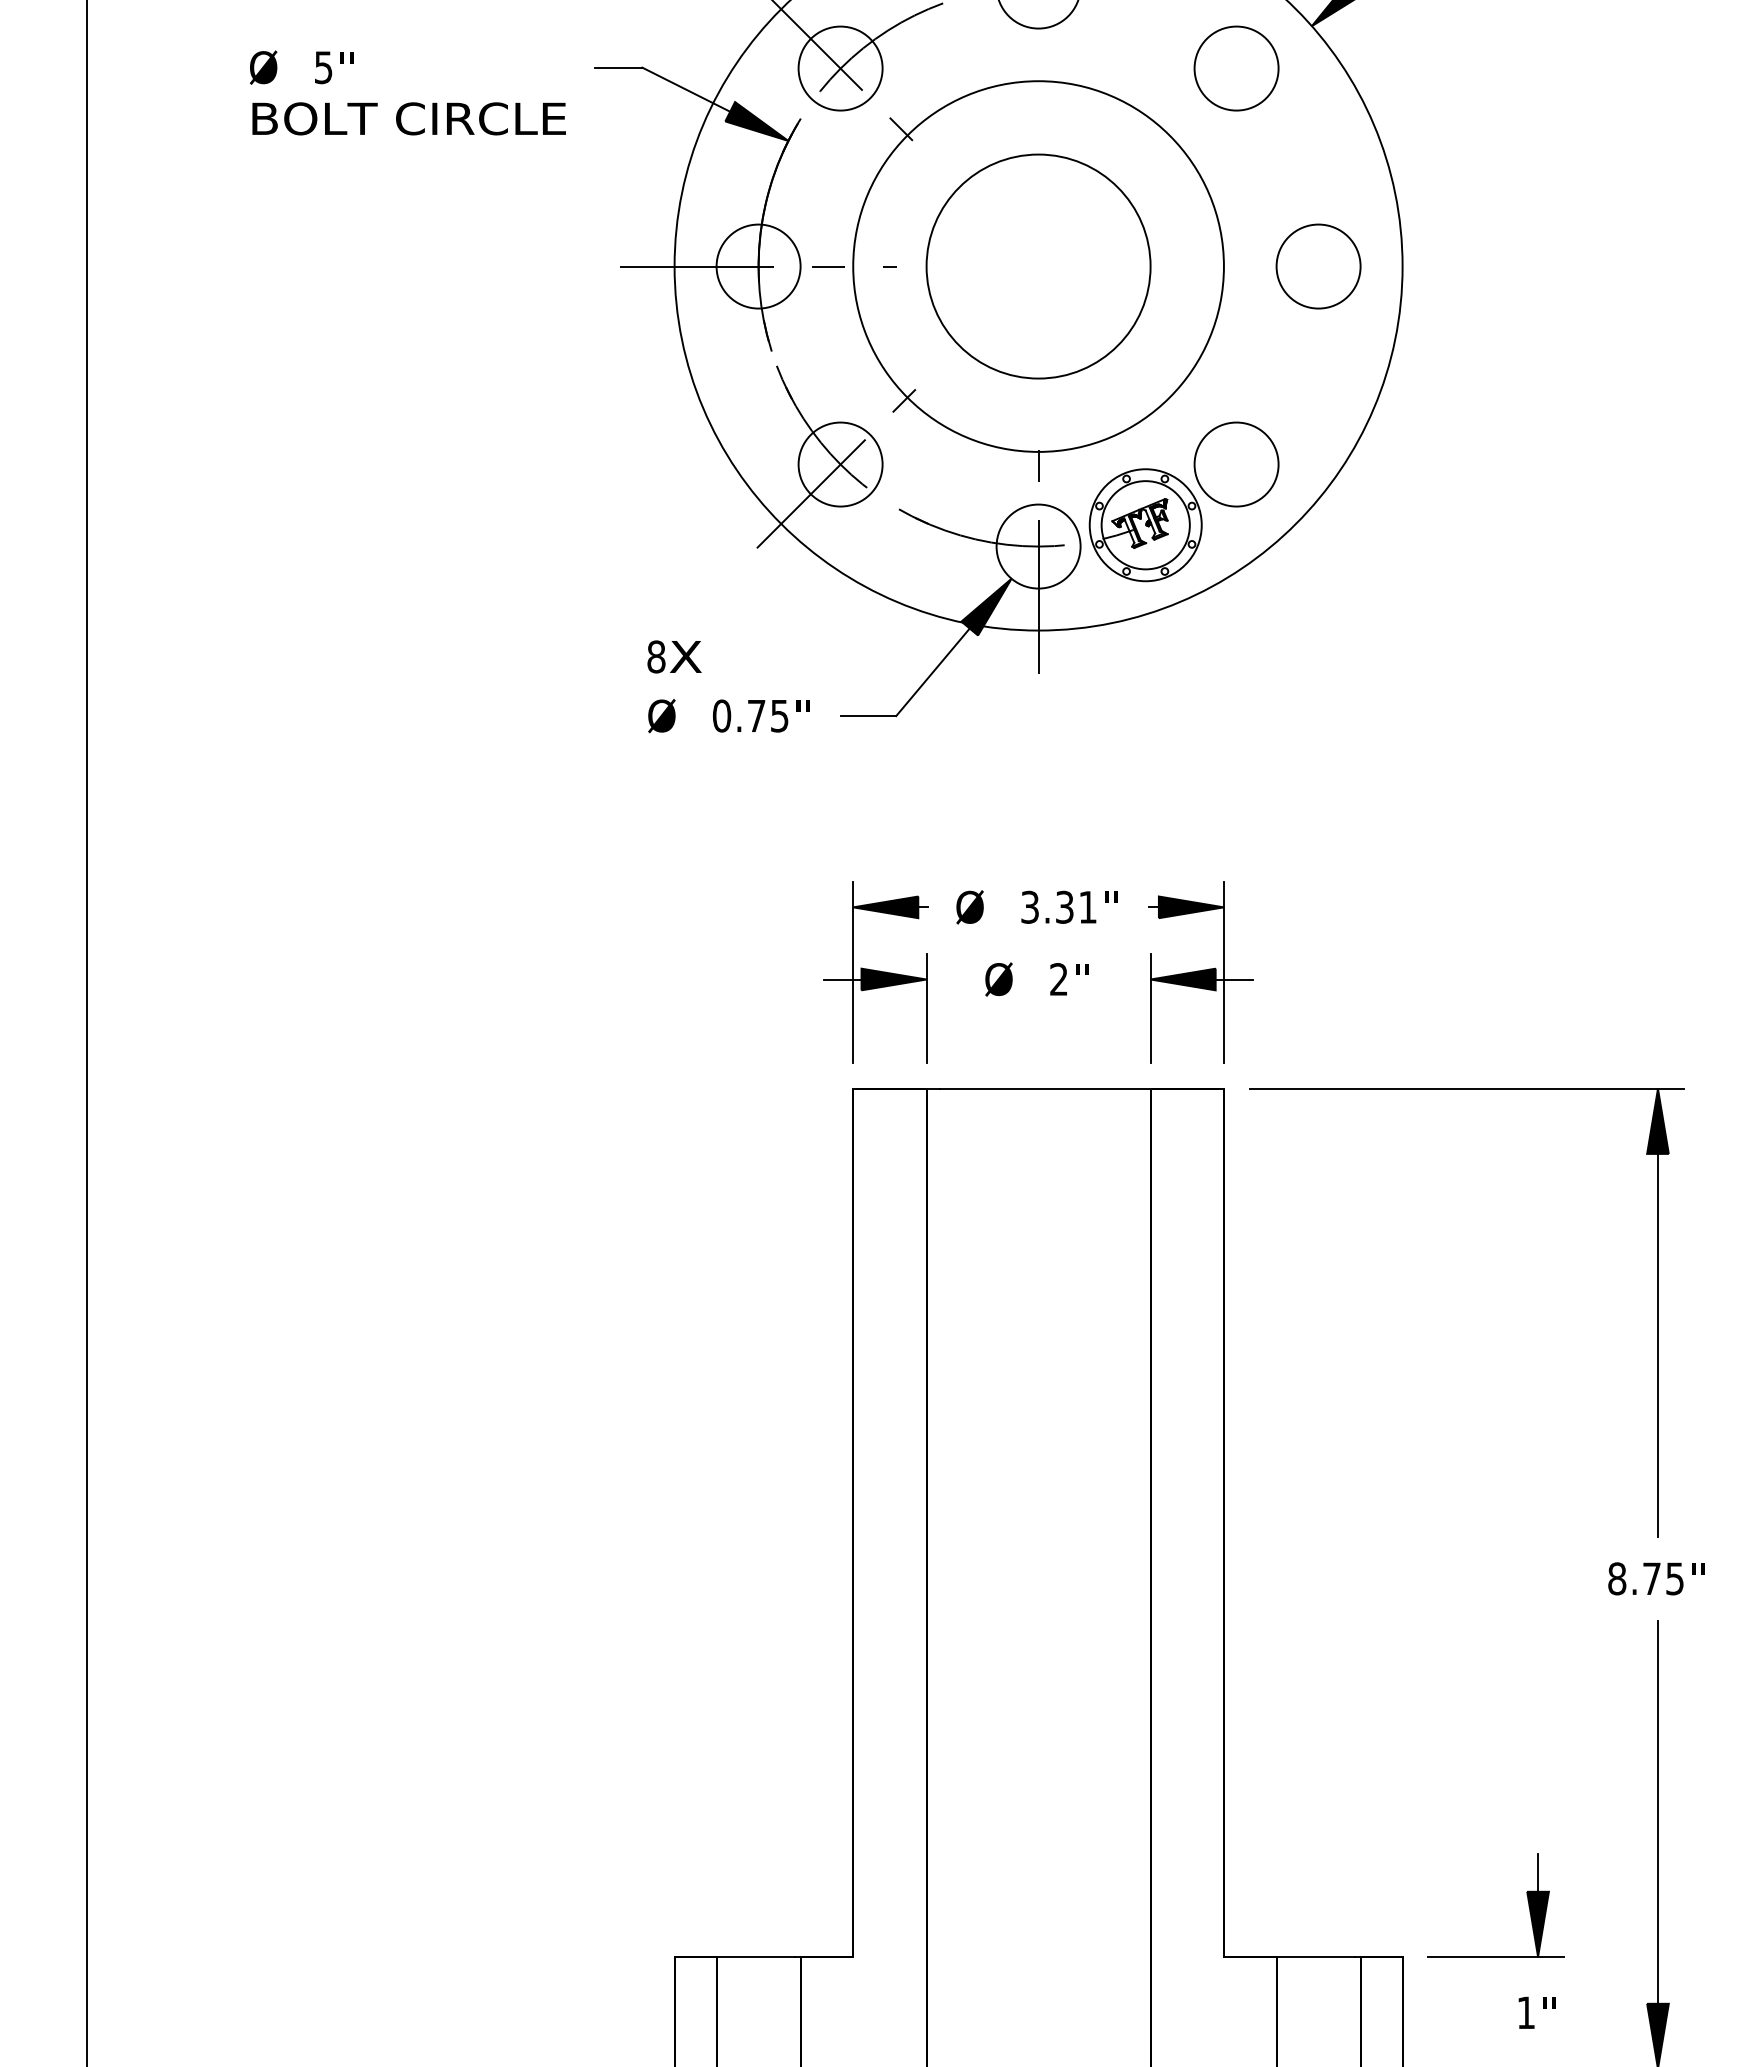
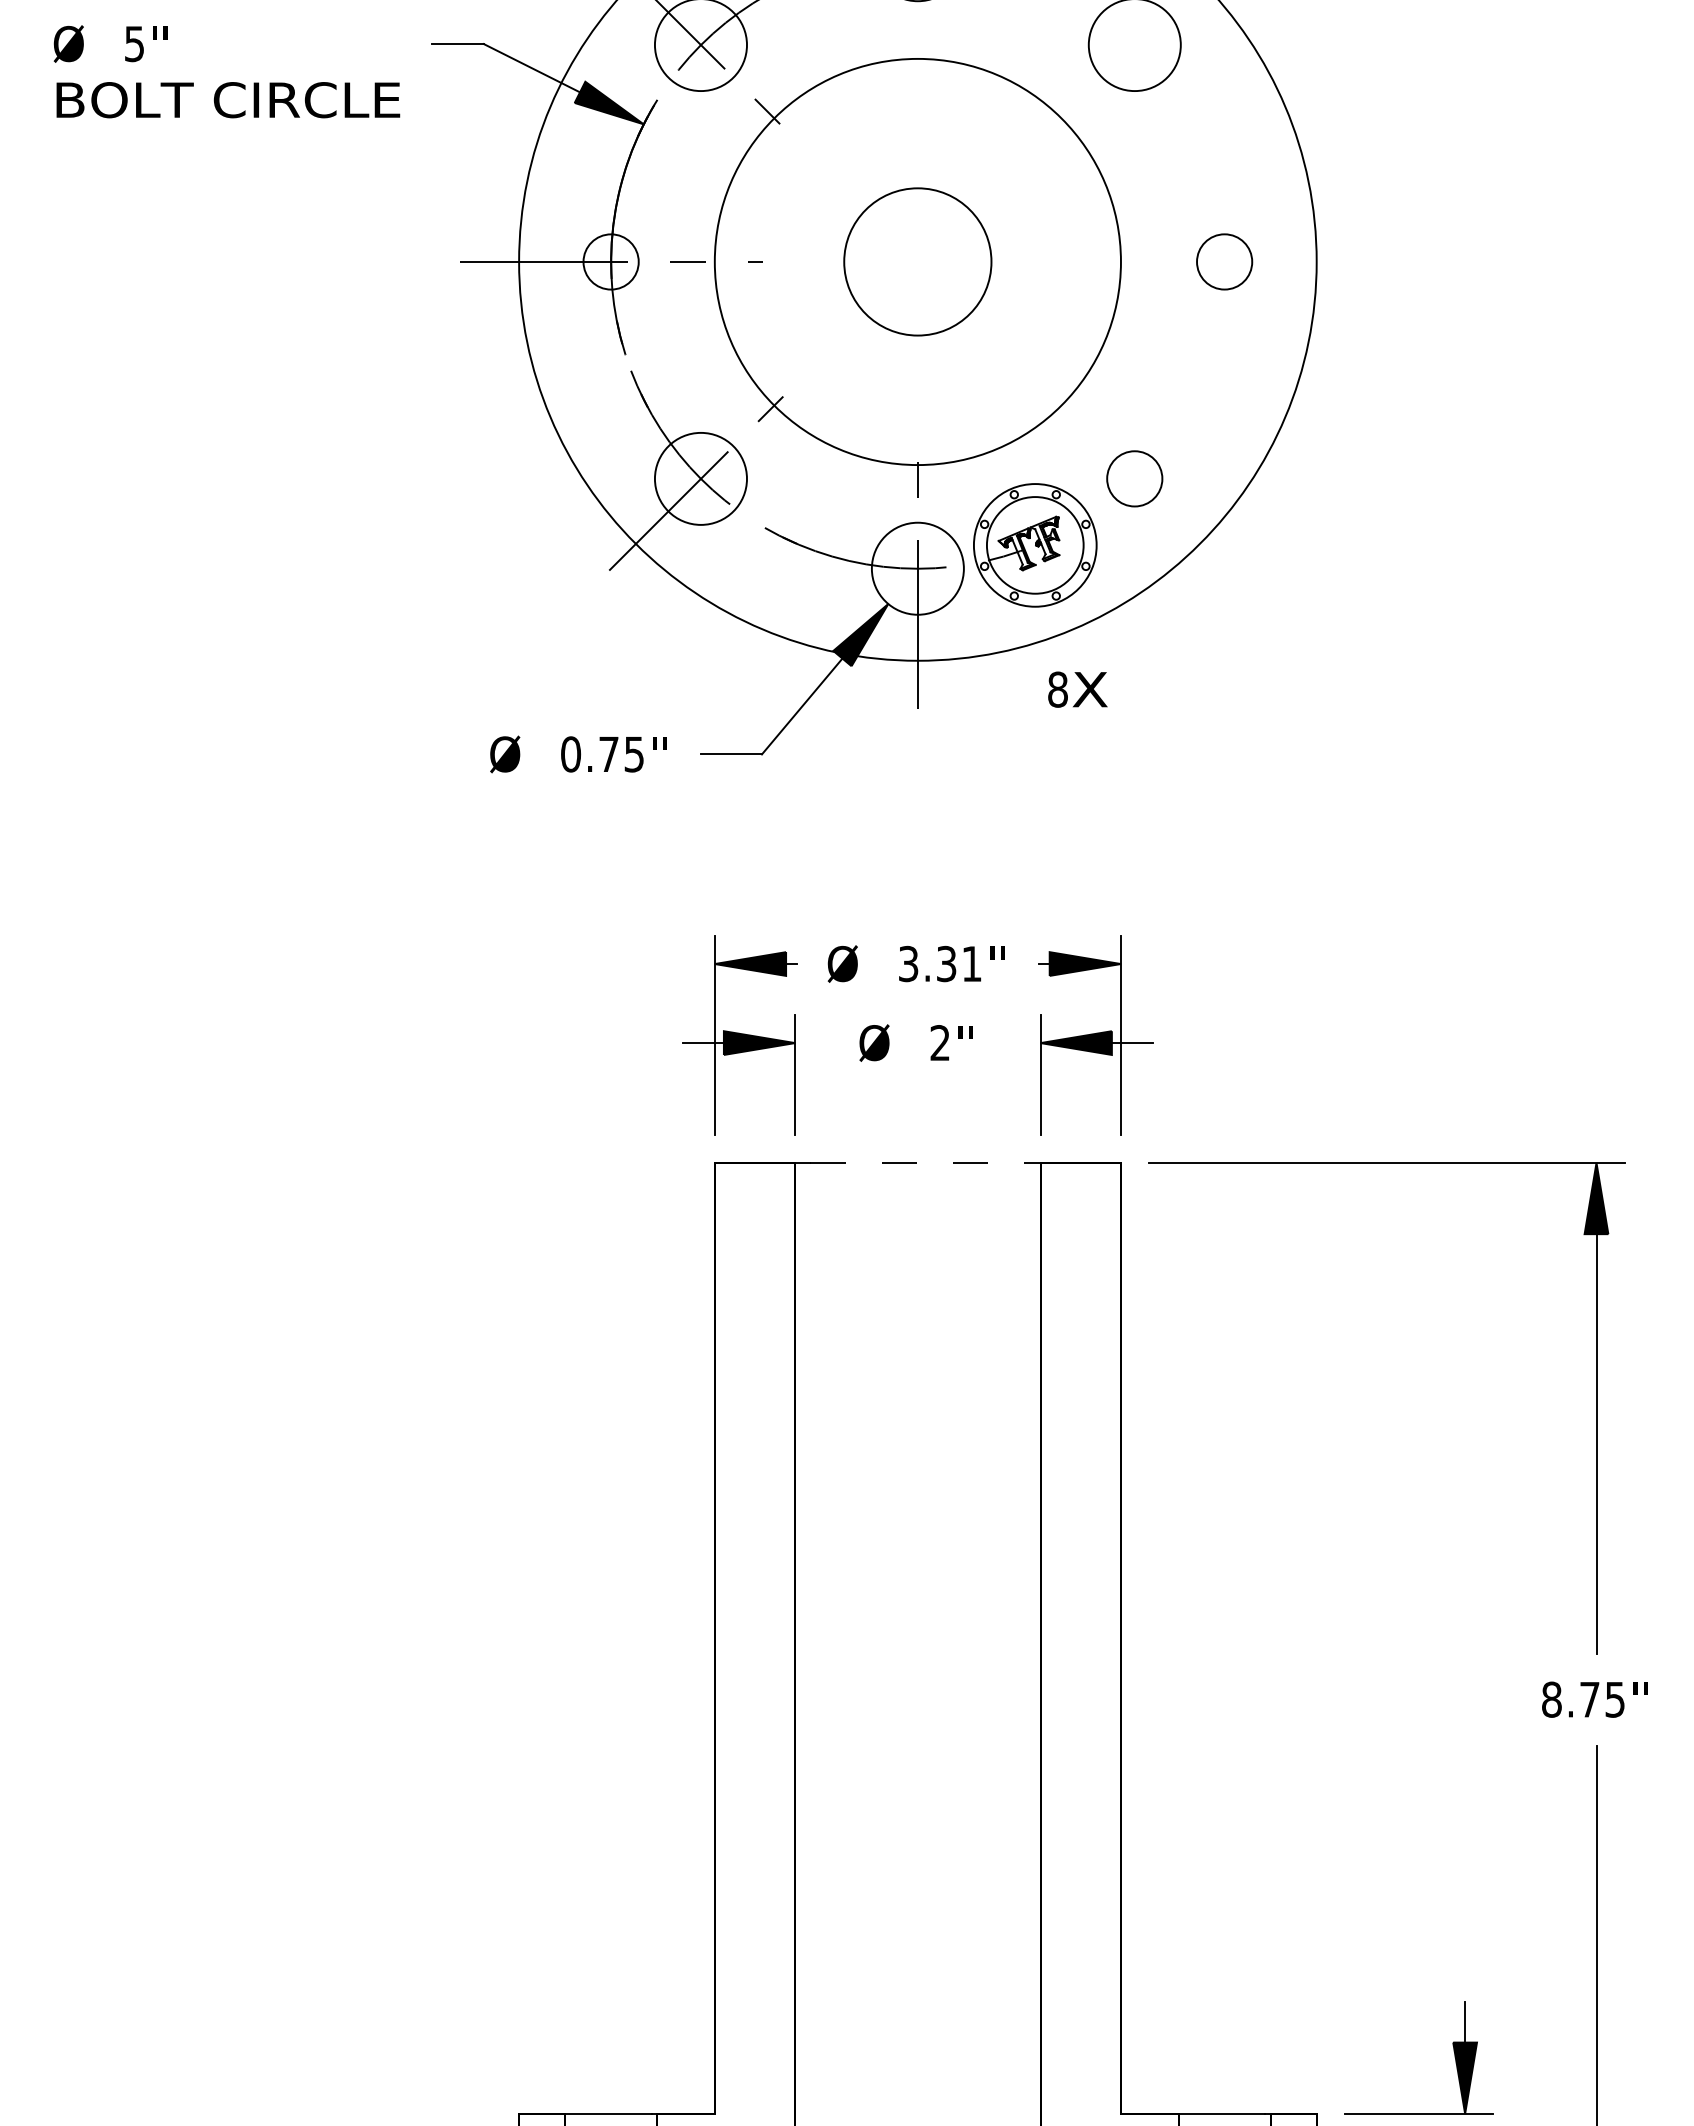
circle: (758, 266) -> (611, 261), size x0.6
circle: (1038, 266) -> (917, 261), size x0.6
circle: (1318, 266) -> (1224, 261), size x0.6
circle: (1236, 464) -> (1134, 478), size x0.6
text: (674, 656) -> (1077, 689), moved
line: (1045, 1088) -> (925, 1162), solid -> dashed

